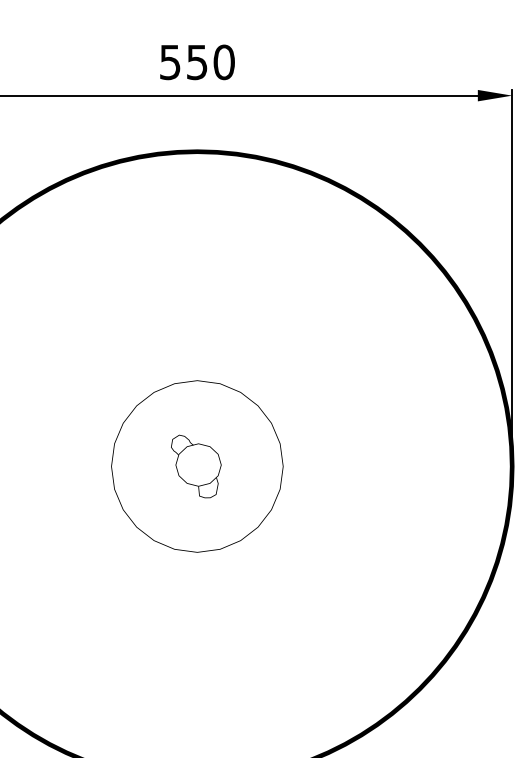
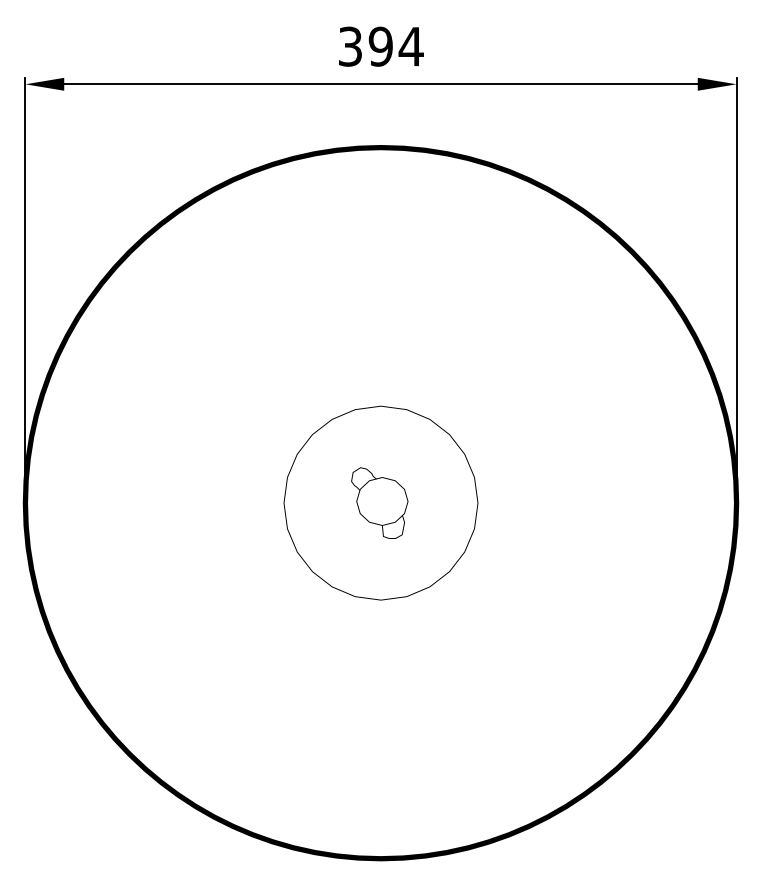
text: (197, 62) -> (381, 46), 550 -> 394

